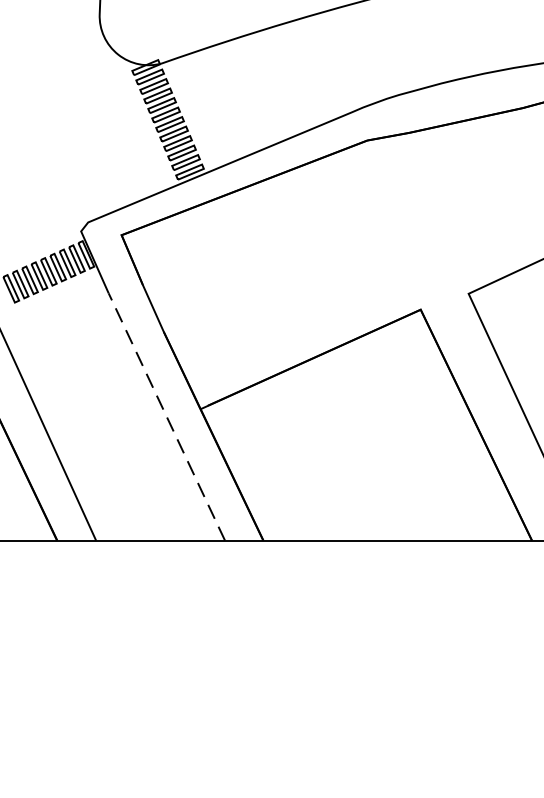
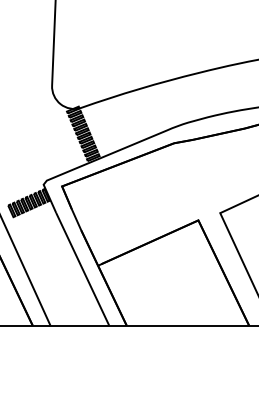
line: (166, 415) -> (82, 268), dashed -> solid

